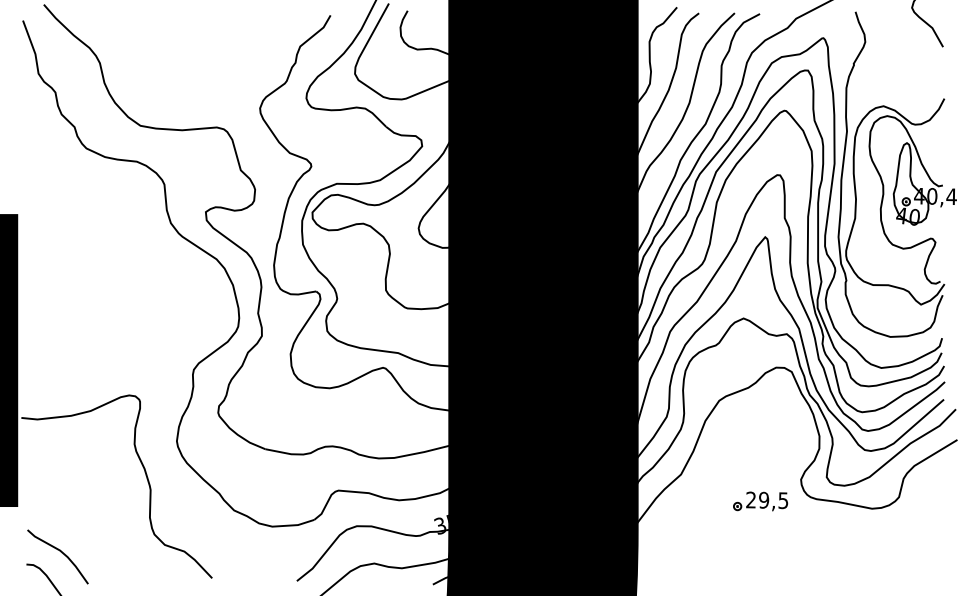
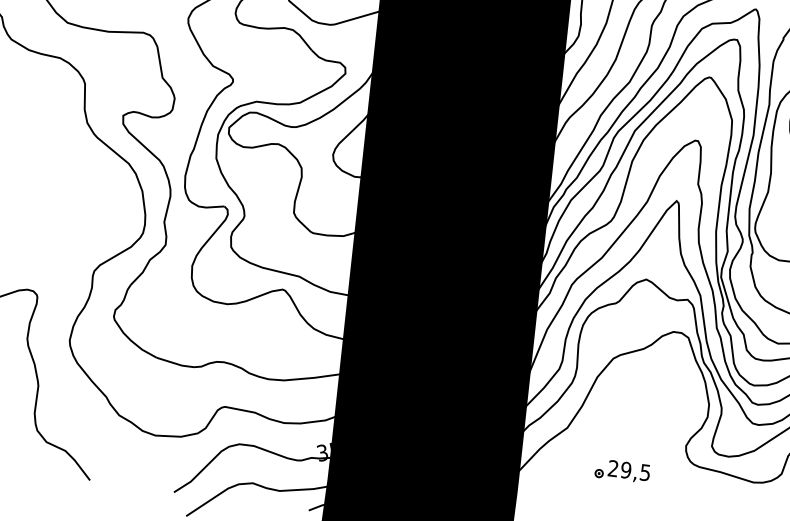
part: (760, 501) -> (622, 471), moved

